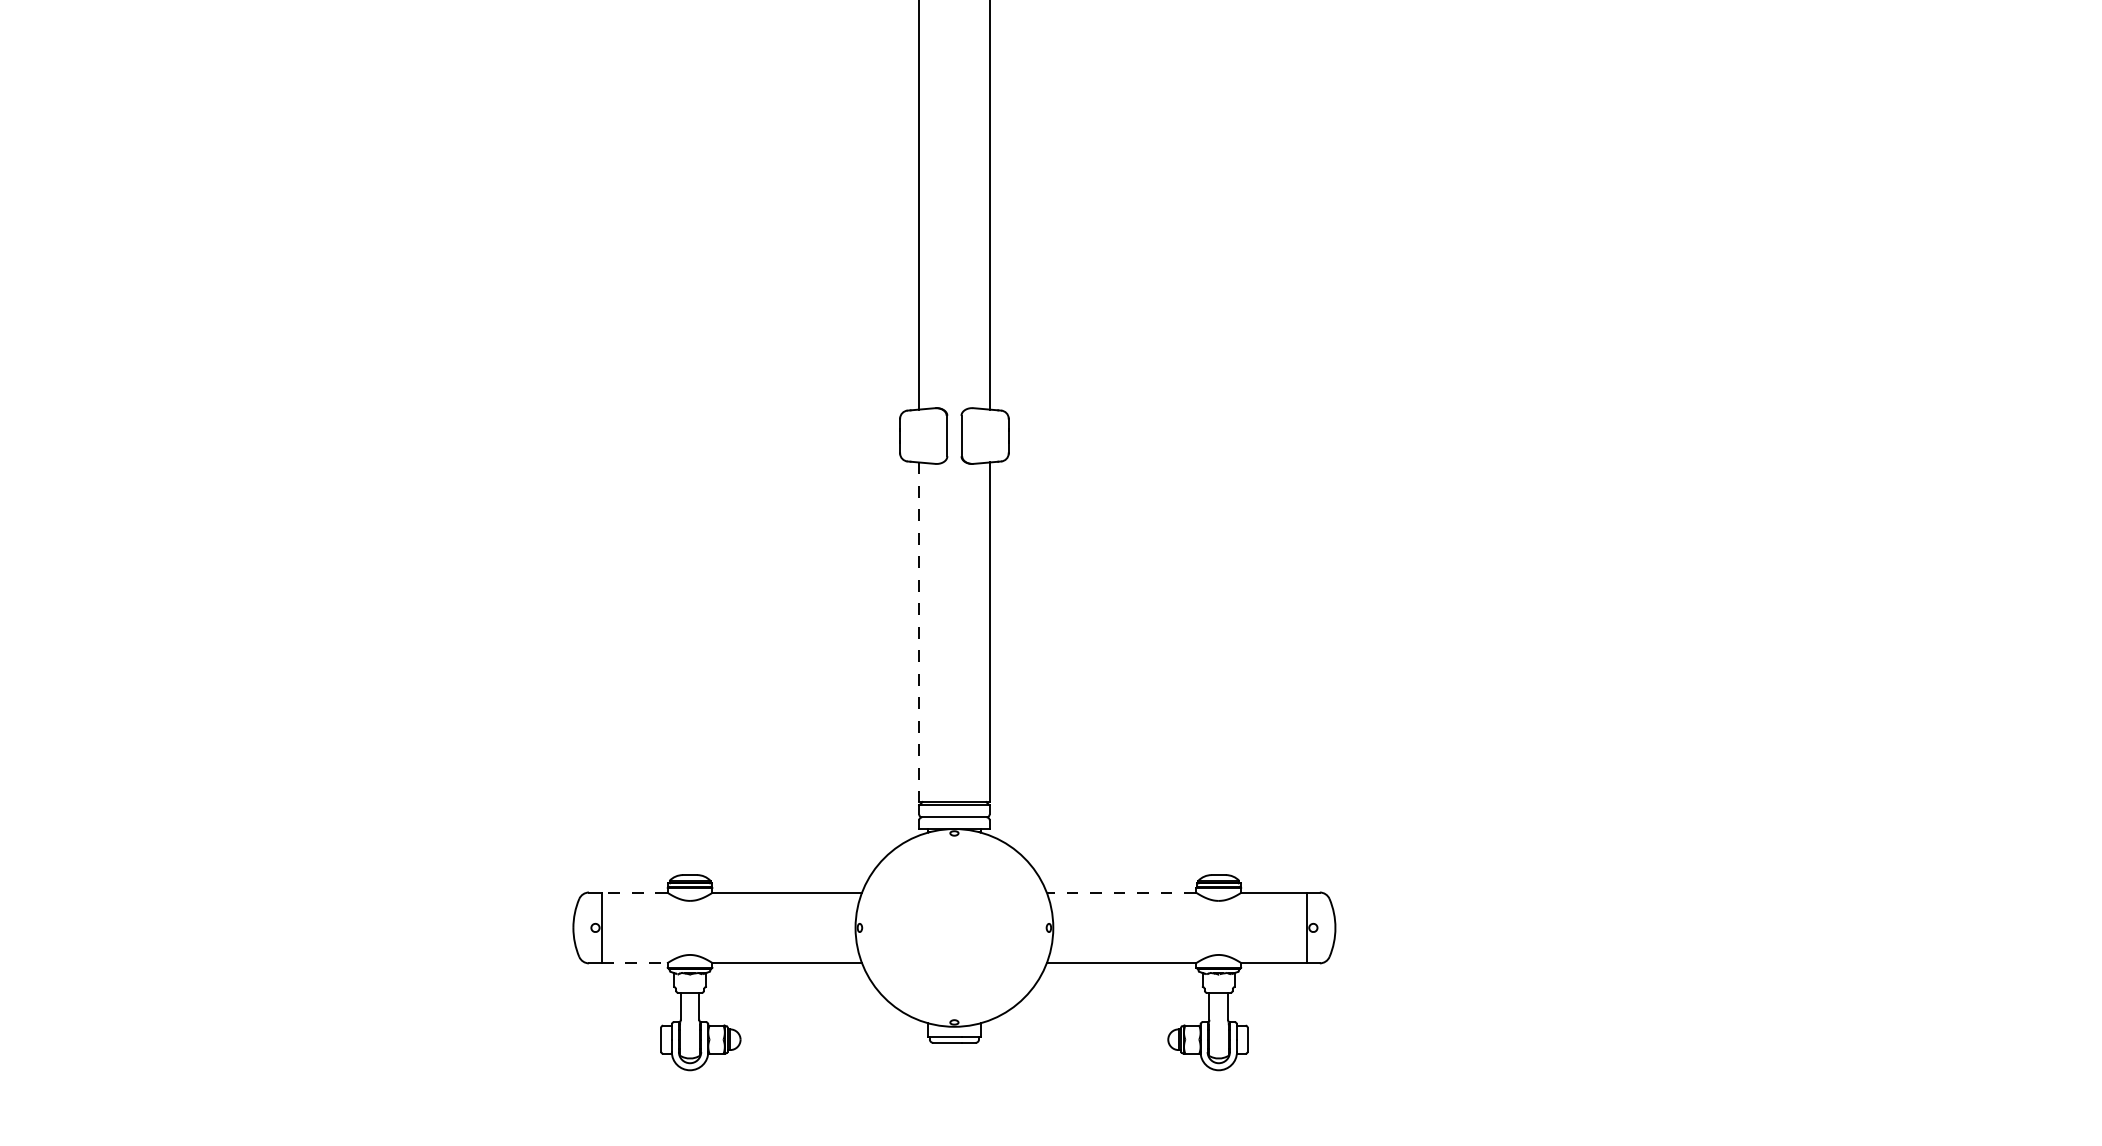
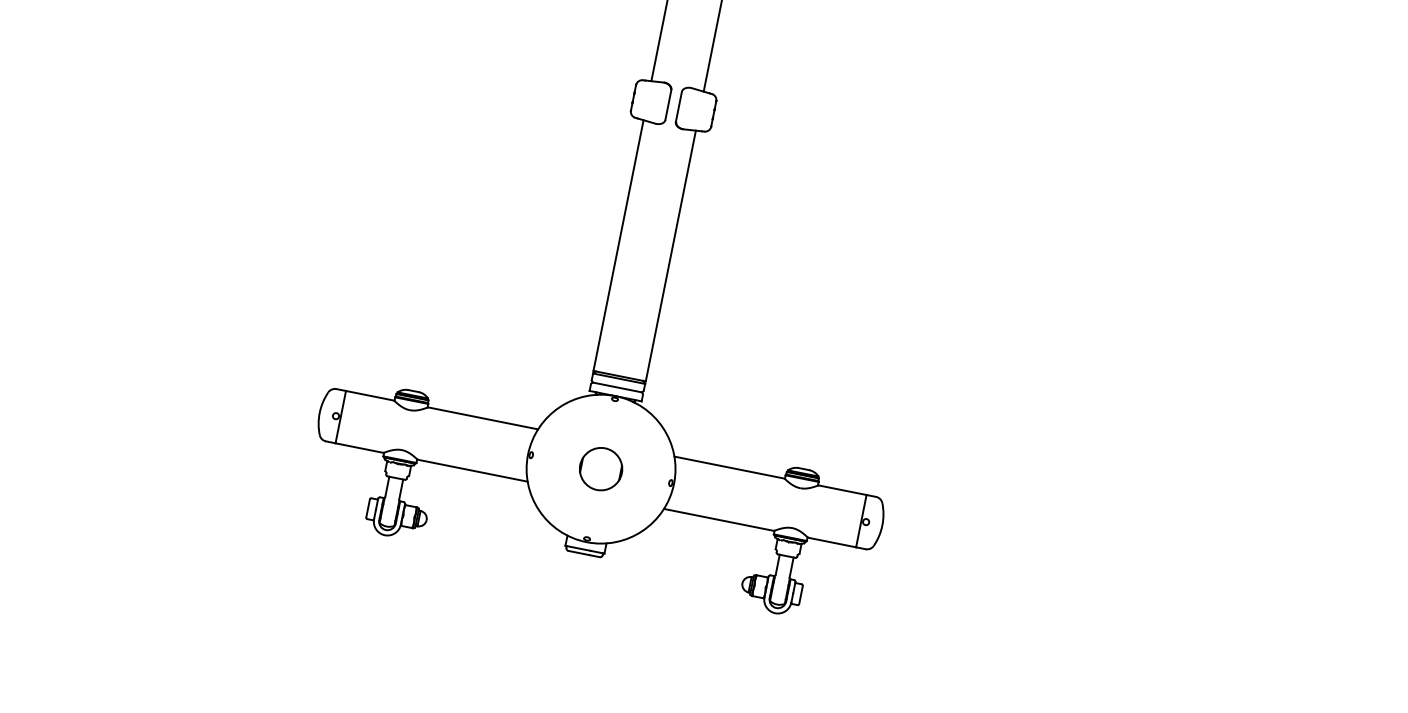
line: (919, 632) -> (618, 245), dashed -> solid
line: (634, 892) -> (370, 395), dashed -> solid
line: (1121, 892) -> (729, 467), dashed -> solid
circle: (954, 927) -> (601, 468), added
line: (634, 963) -> (359, 448), dashed -> solid

